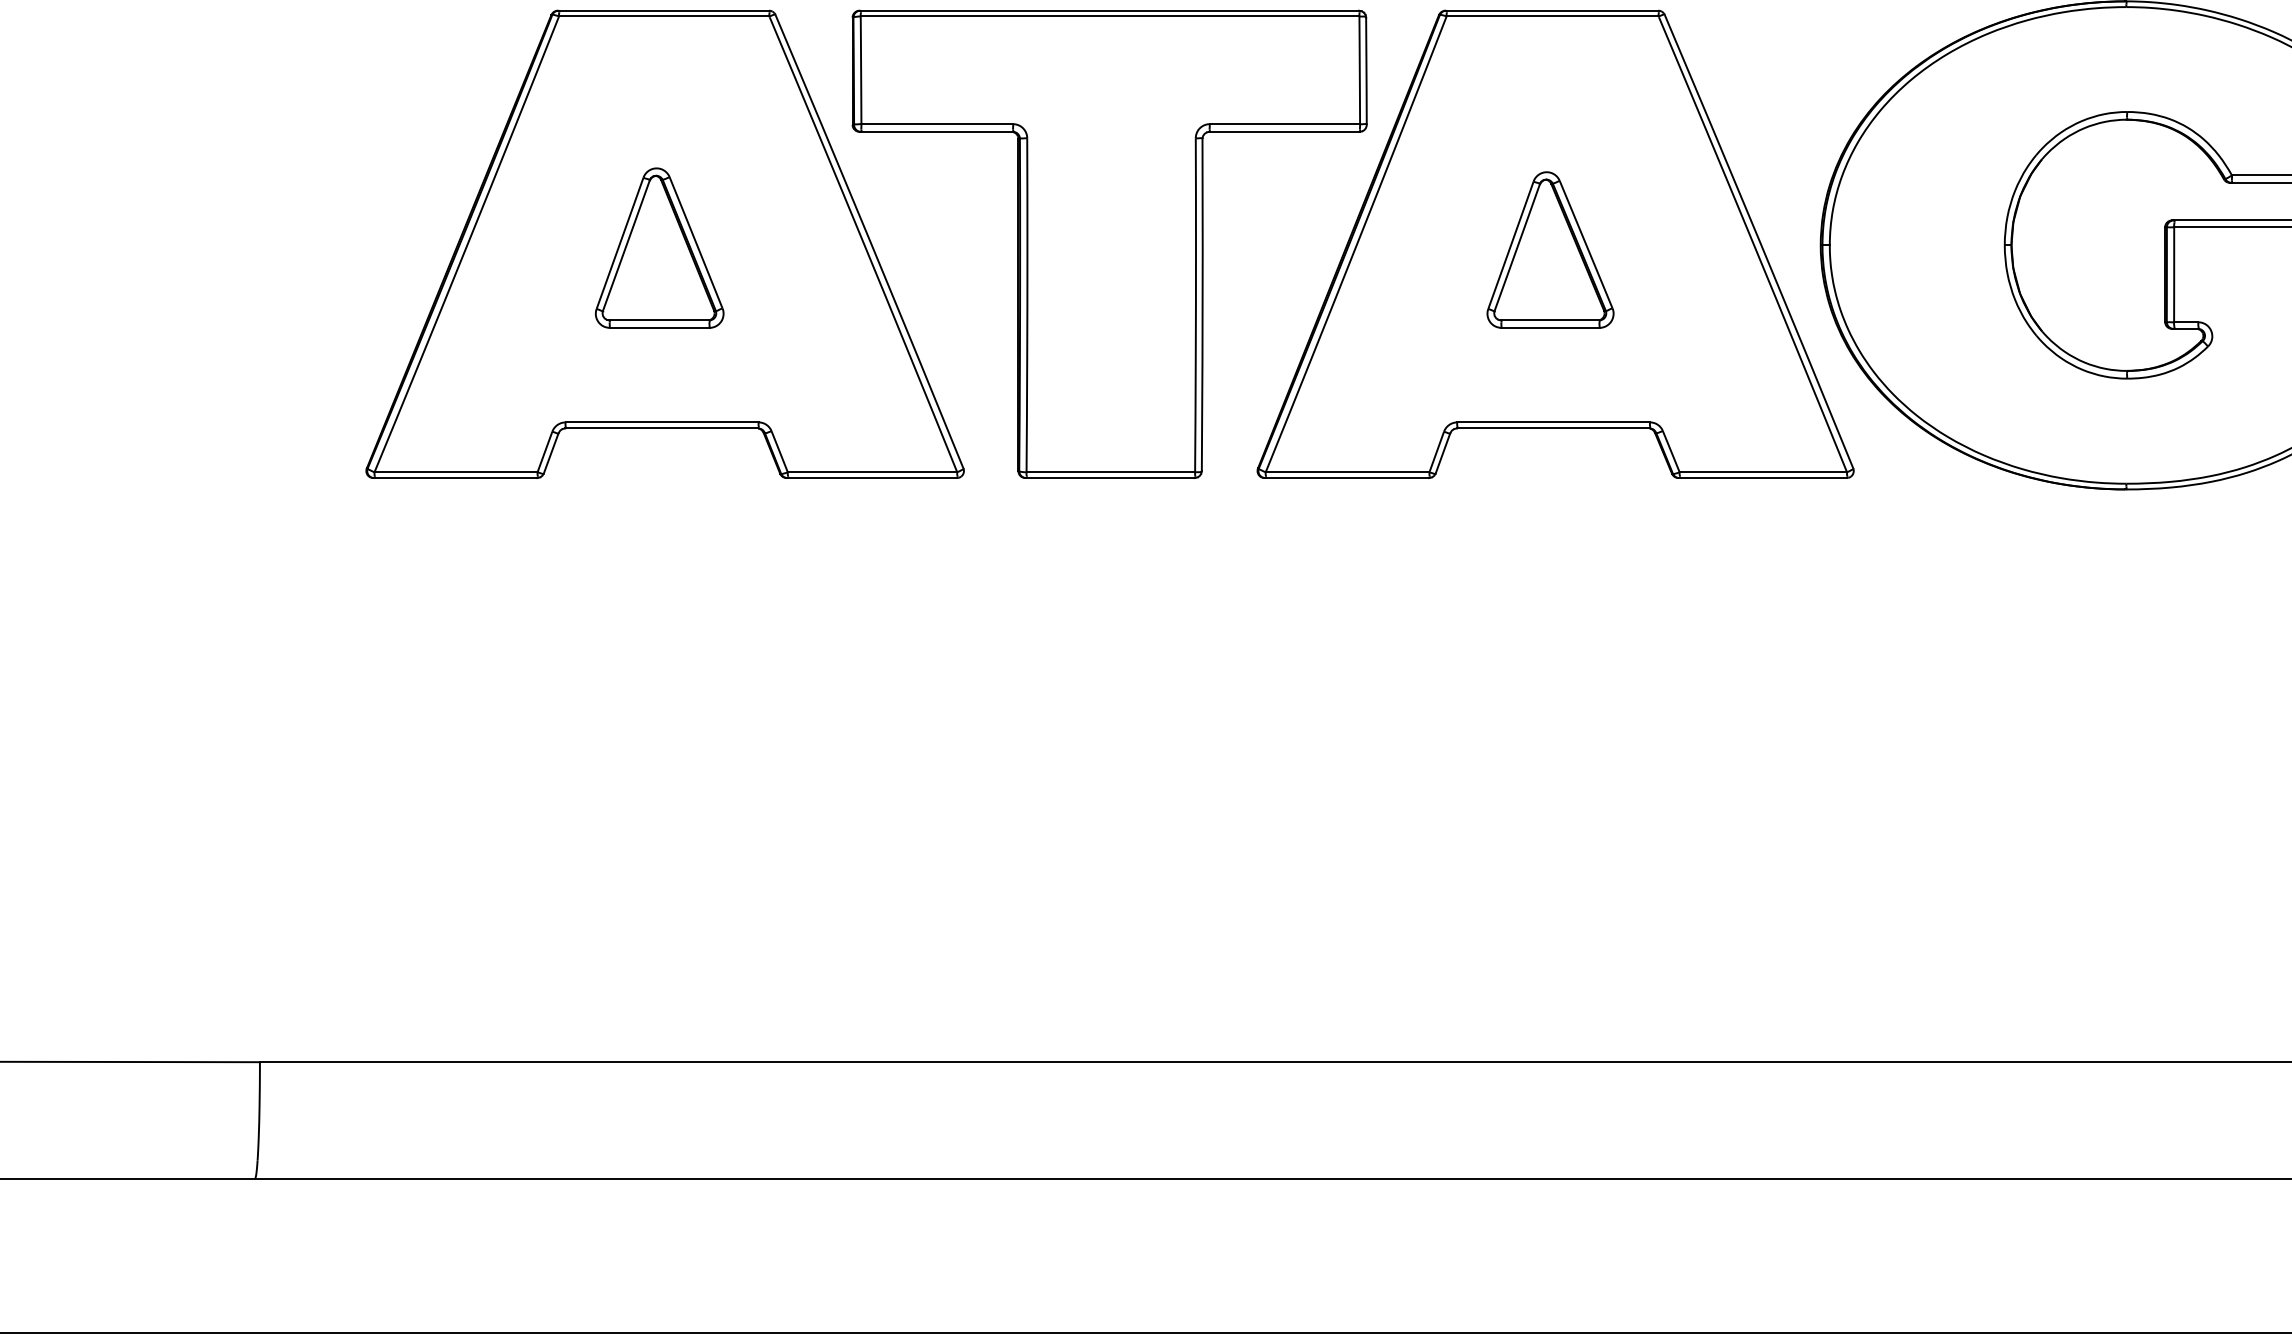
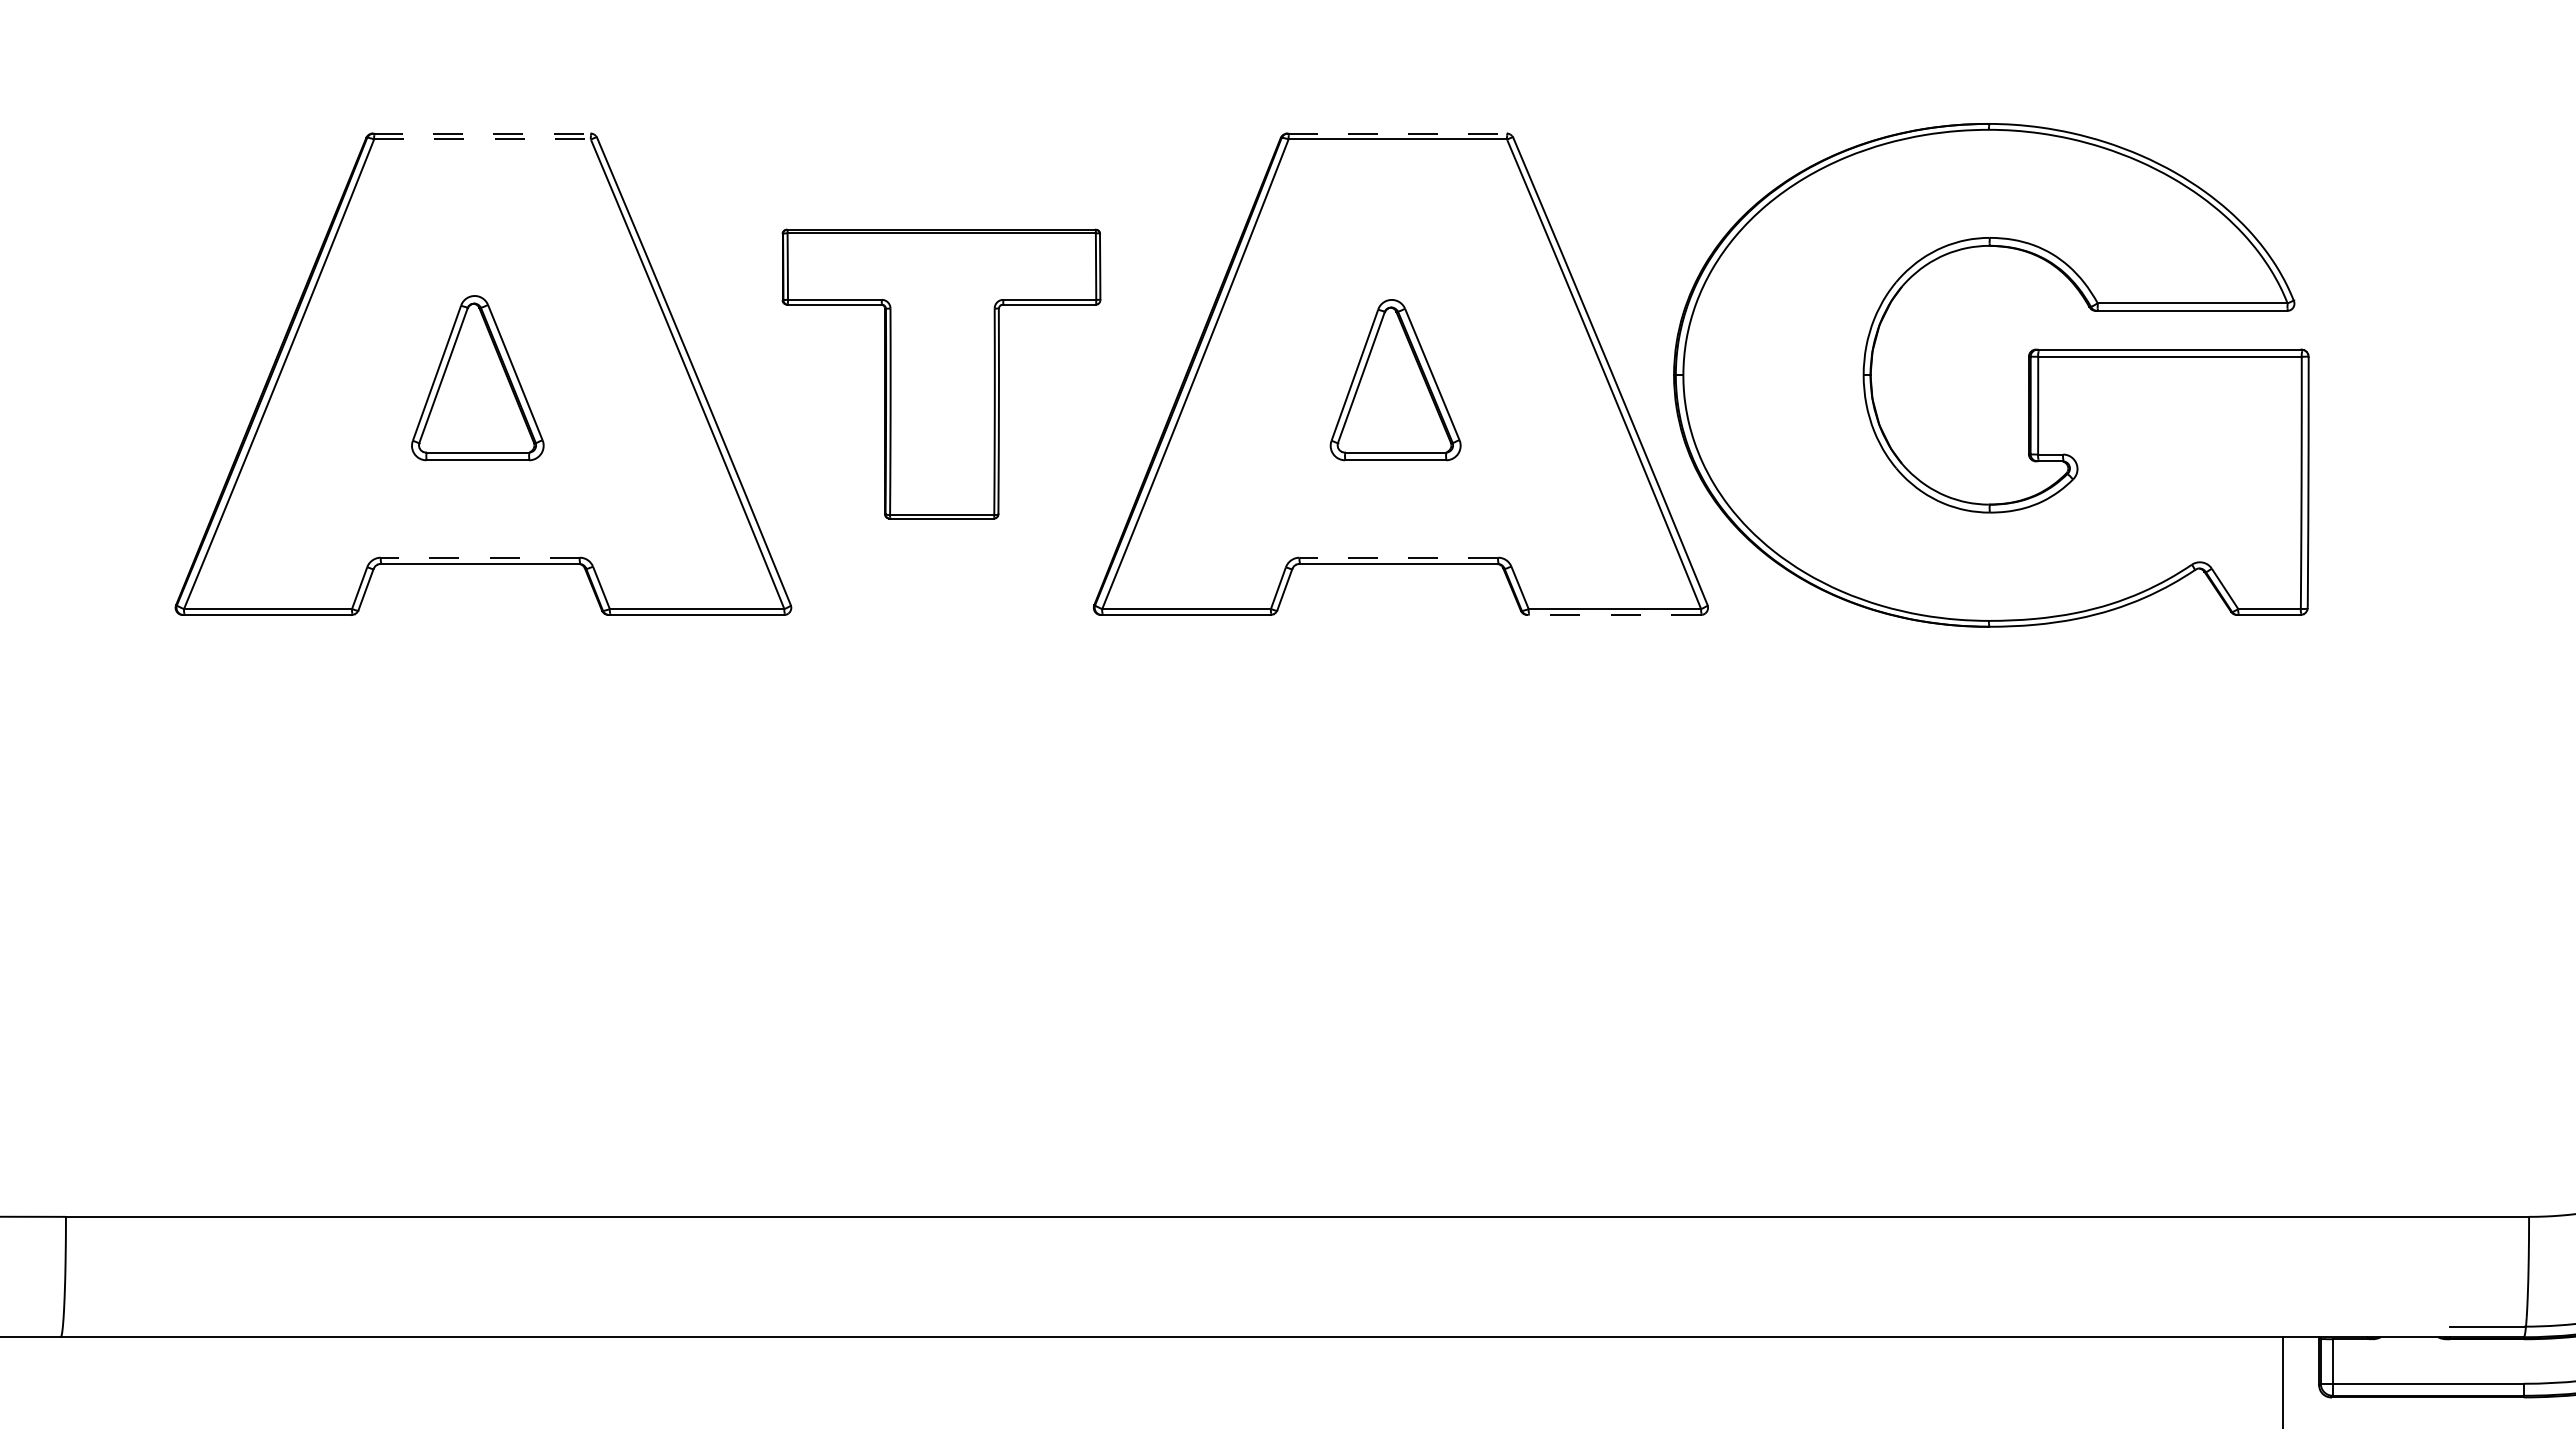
line: (663, 10) -> (481, 133), solid -> dashed
line: (1552, 10) -> (1397, 133), solid -> dashed
line: (664, 16) -> (482, 139), solid -> dashed
part: (1109, 243) -> (941, 373), size x0.6
line: (661, 422) -> (479, 557), solid -> dashed
line: (1553, 422) -> (1398, 557), solid -> dashed
line: (1762, 478) -> (1614, 615), solid -> dashed

